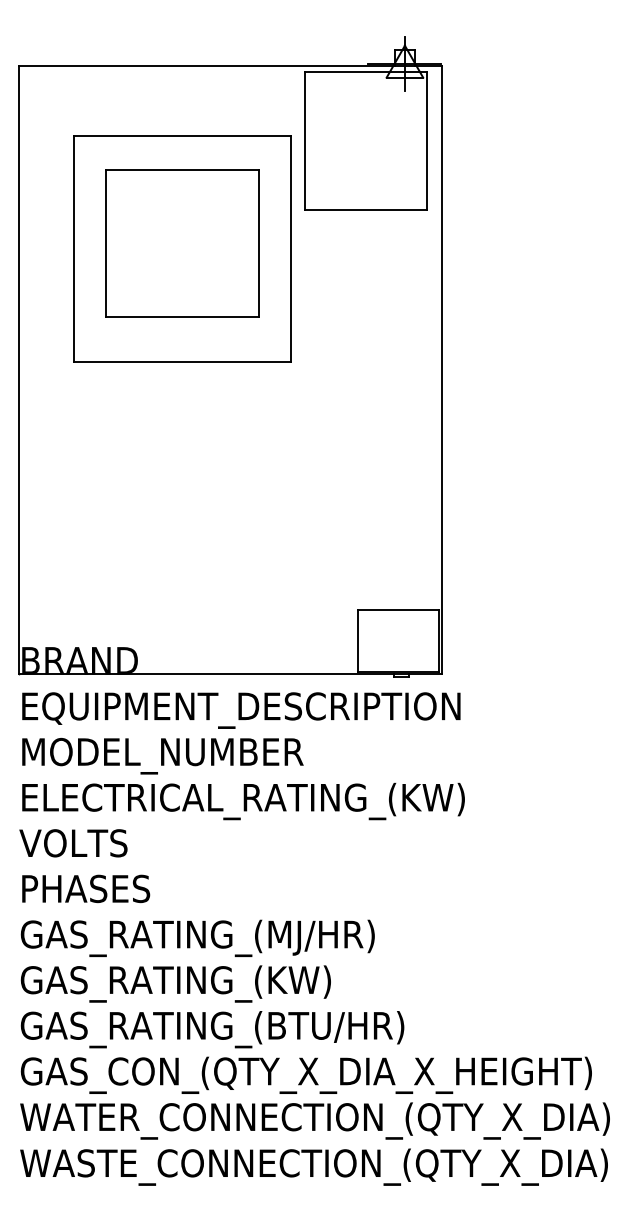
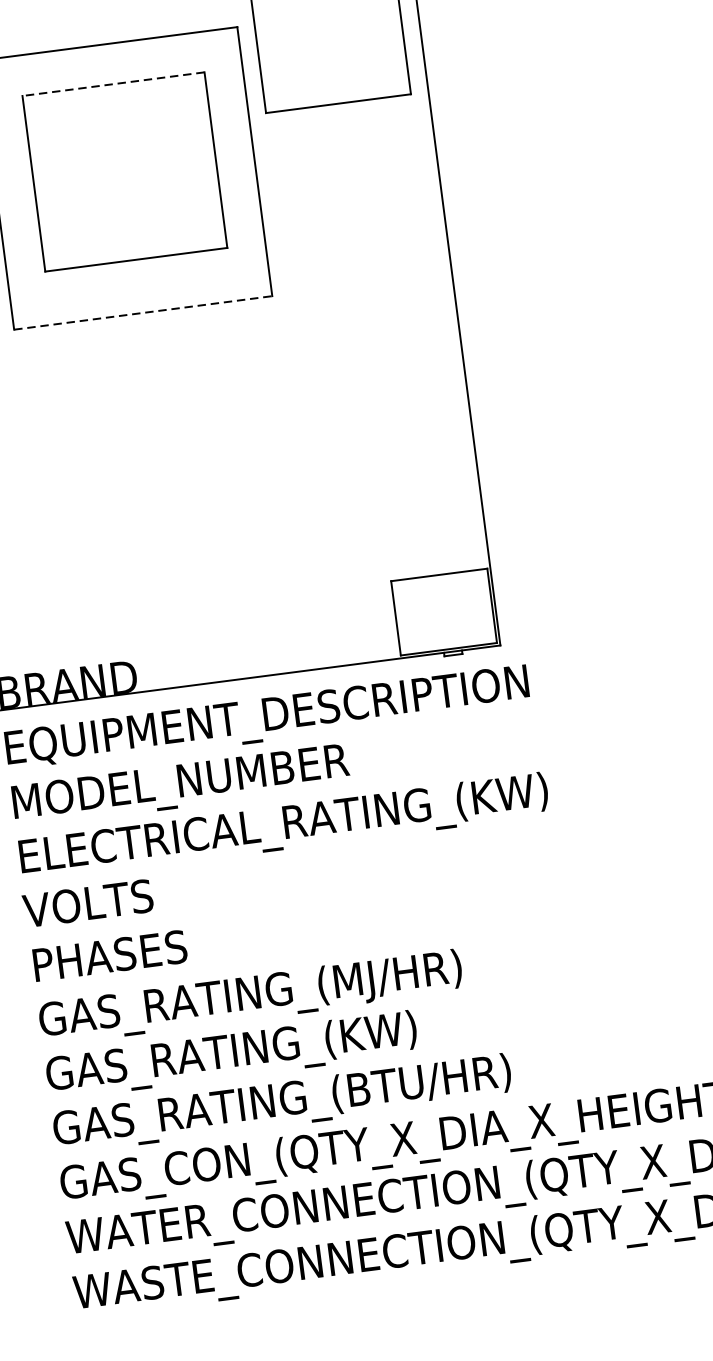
line: (181, 169) -> (112, 84), solid -> dashed
line: (182, 361) -> (143, 312), solid -> dashed

